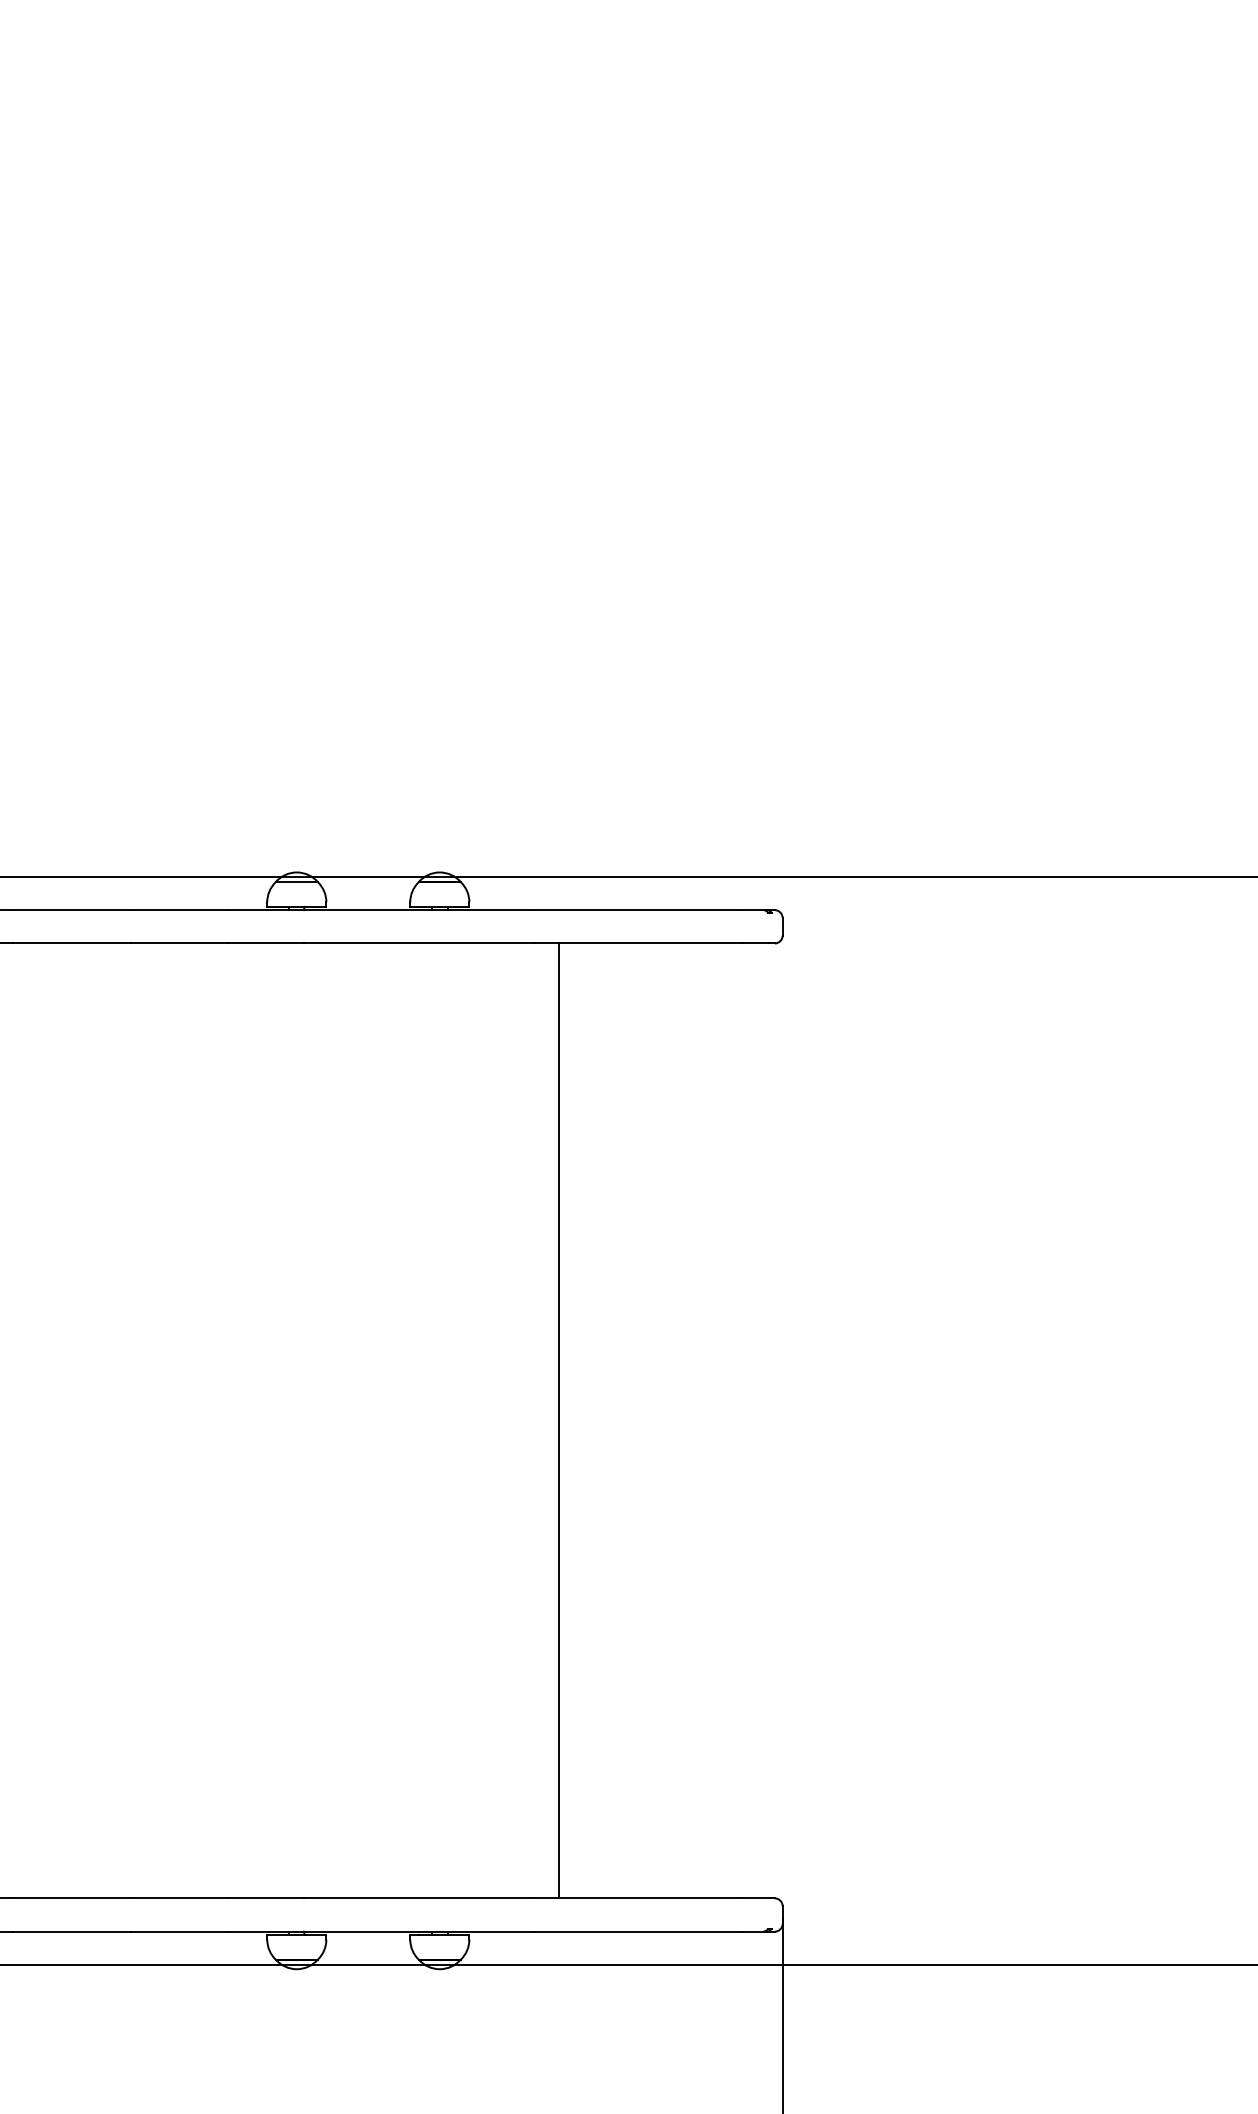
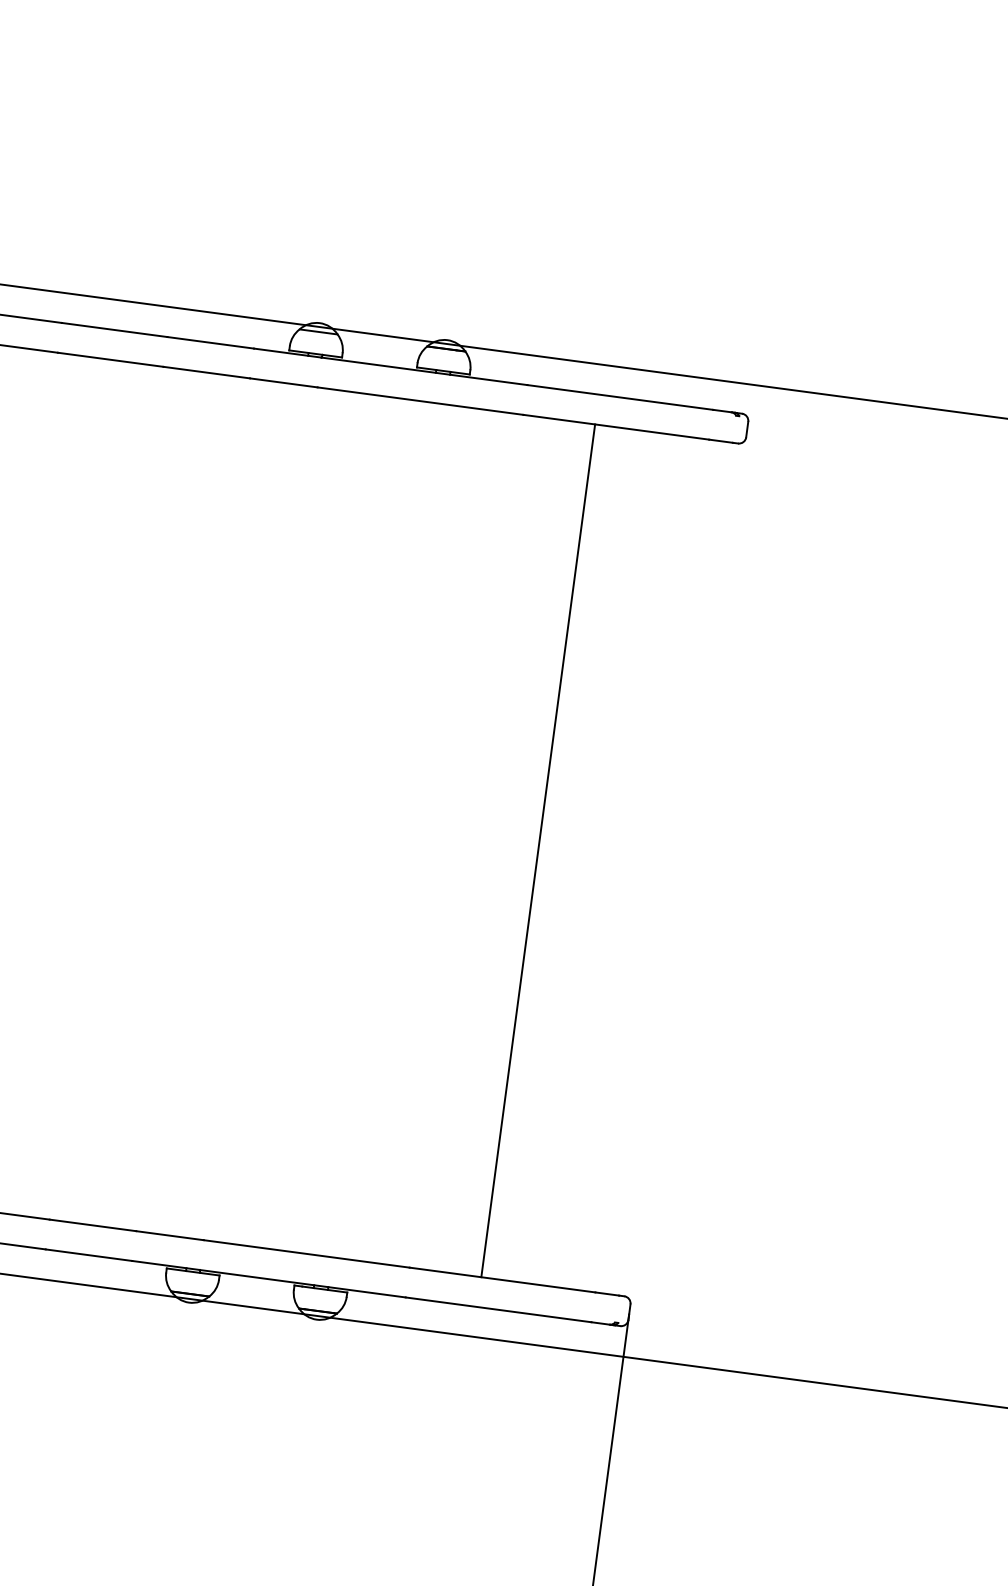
line: (558, 1420) -> (538, 850), moved

